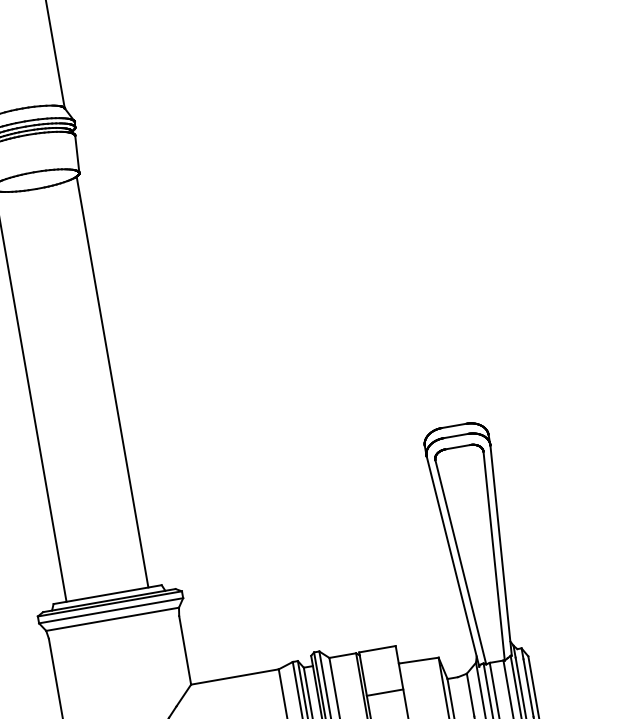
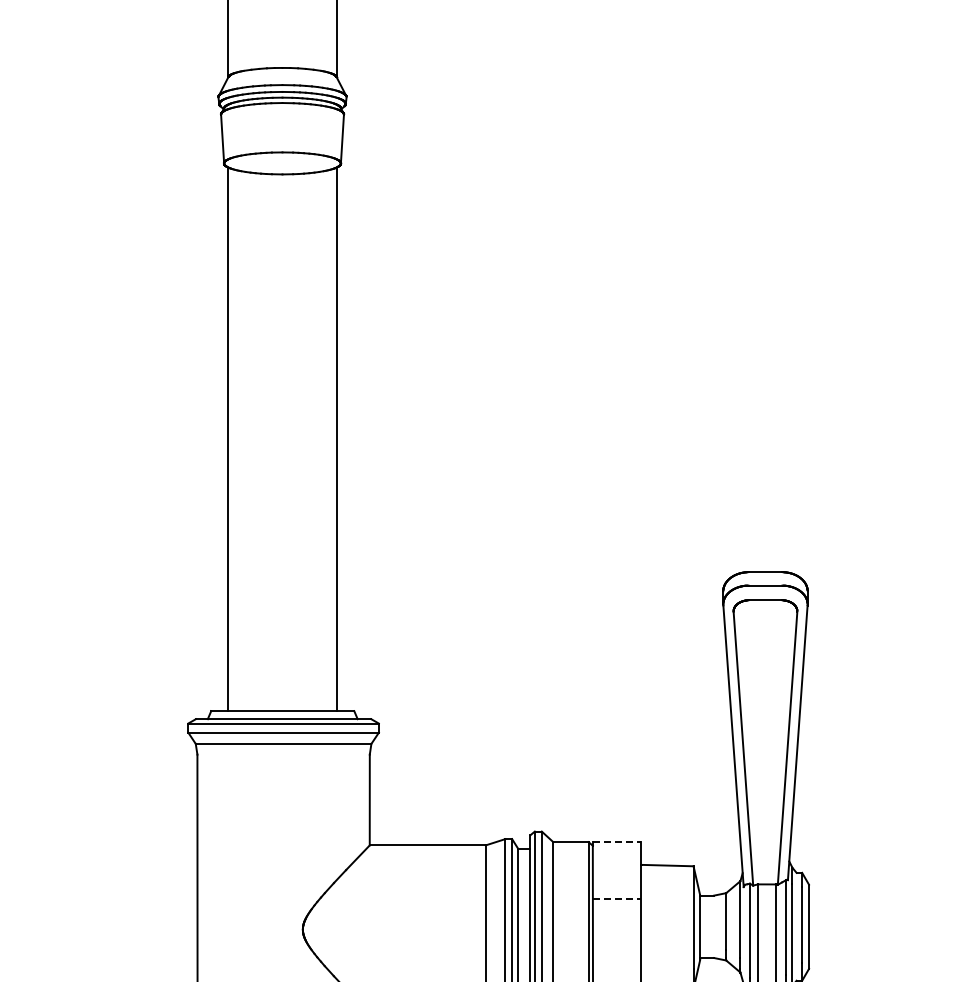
line: (377, 649) -> (617, 841), solid -> dashed
line: (385, 692) -> (617, 899), solid -> dashed

